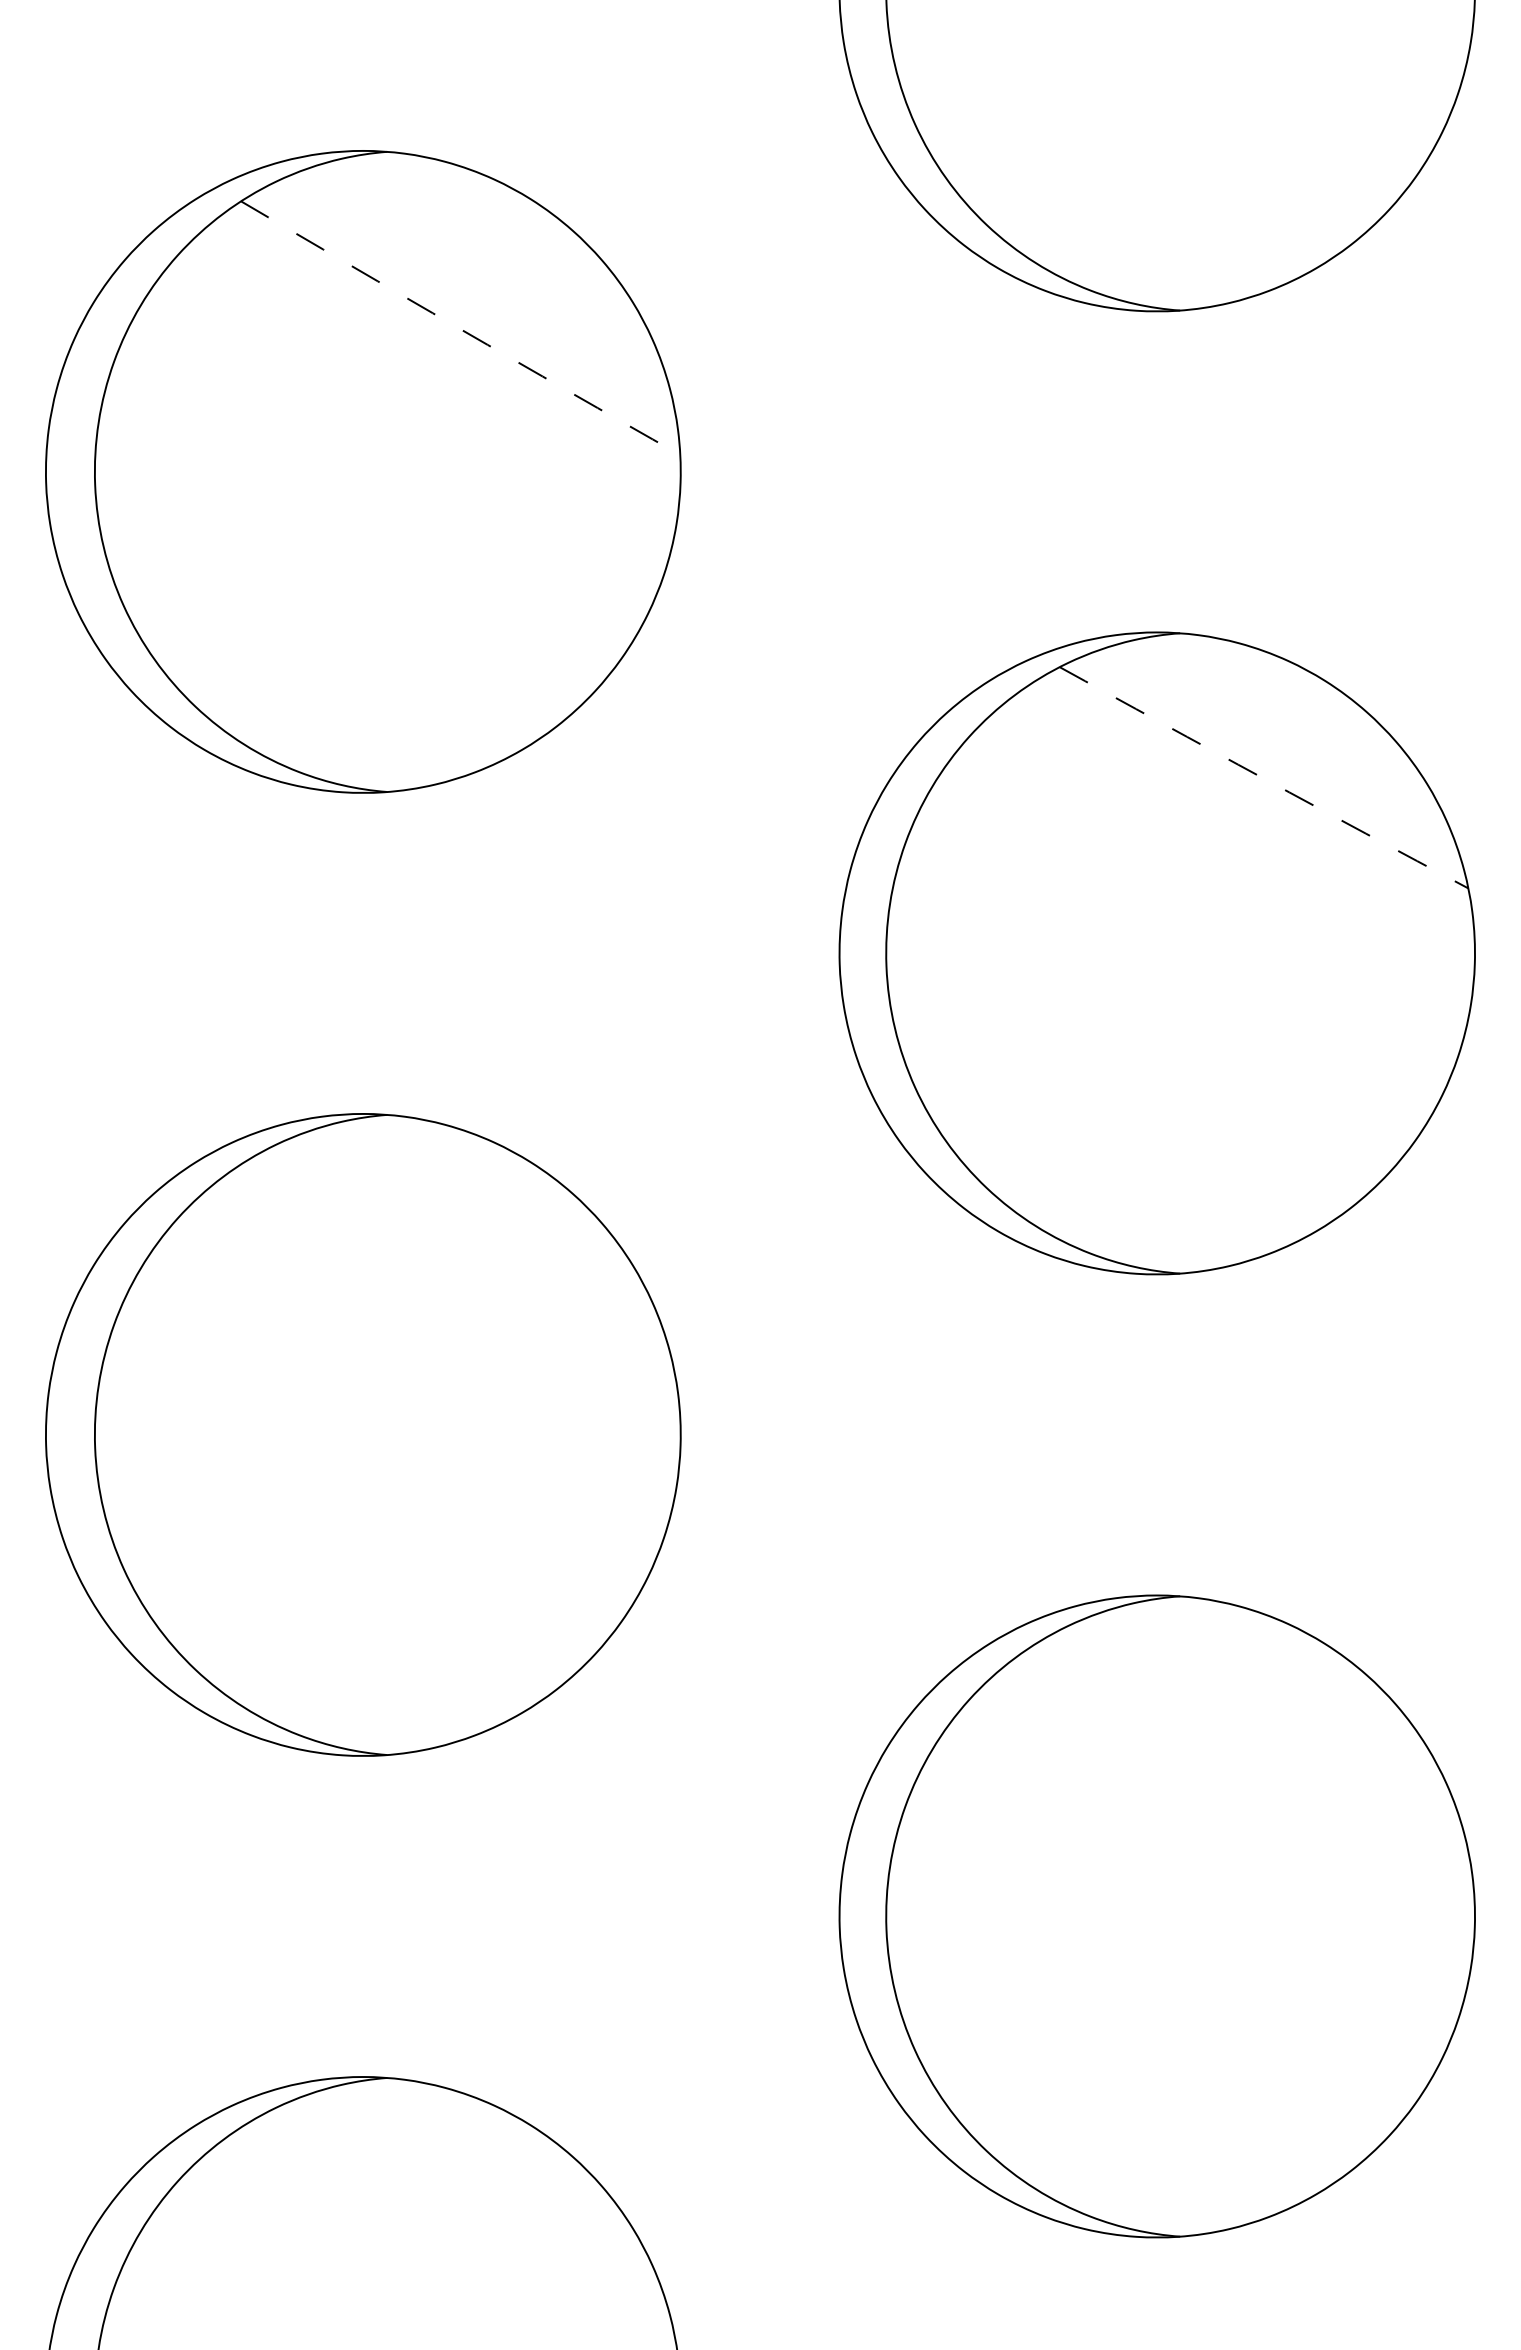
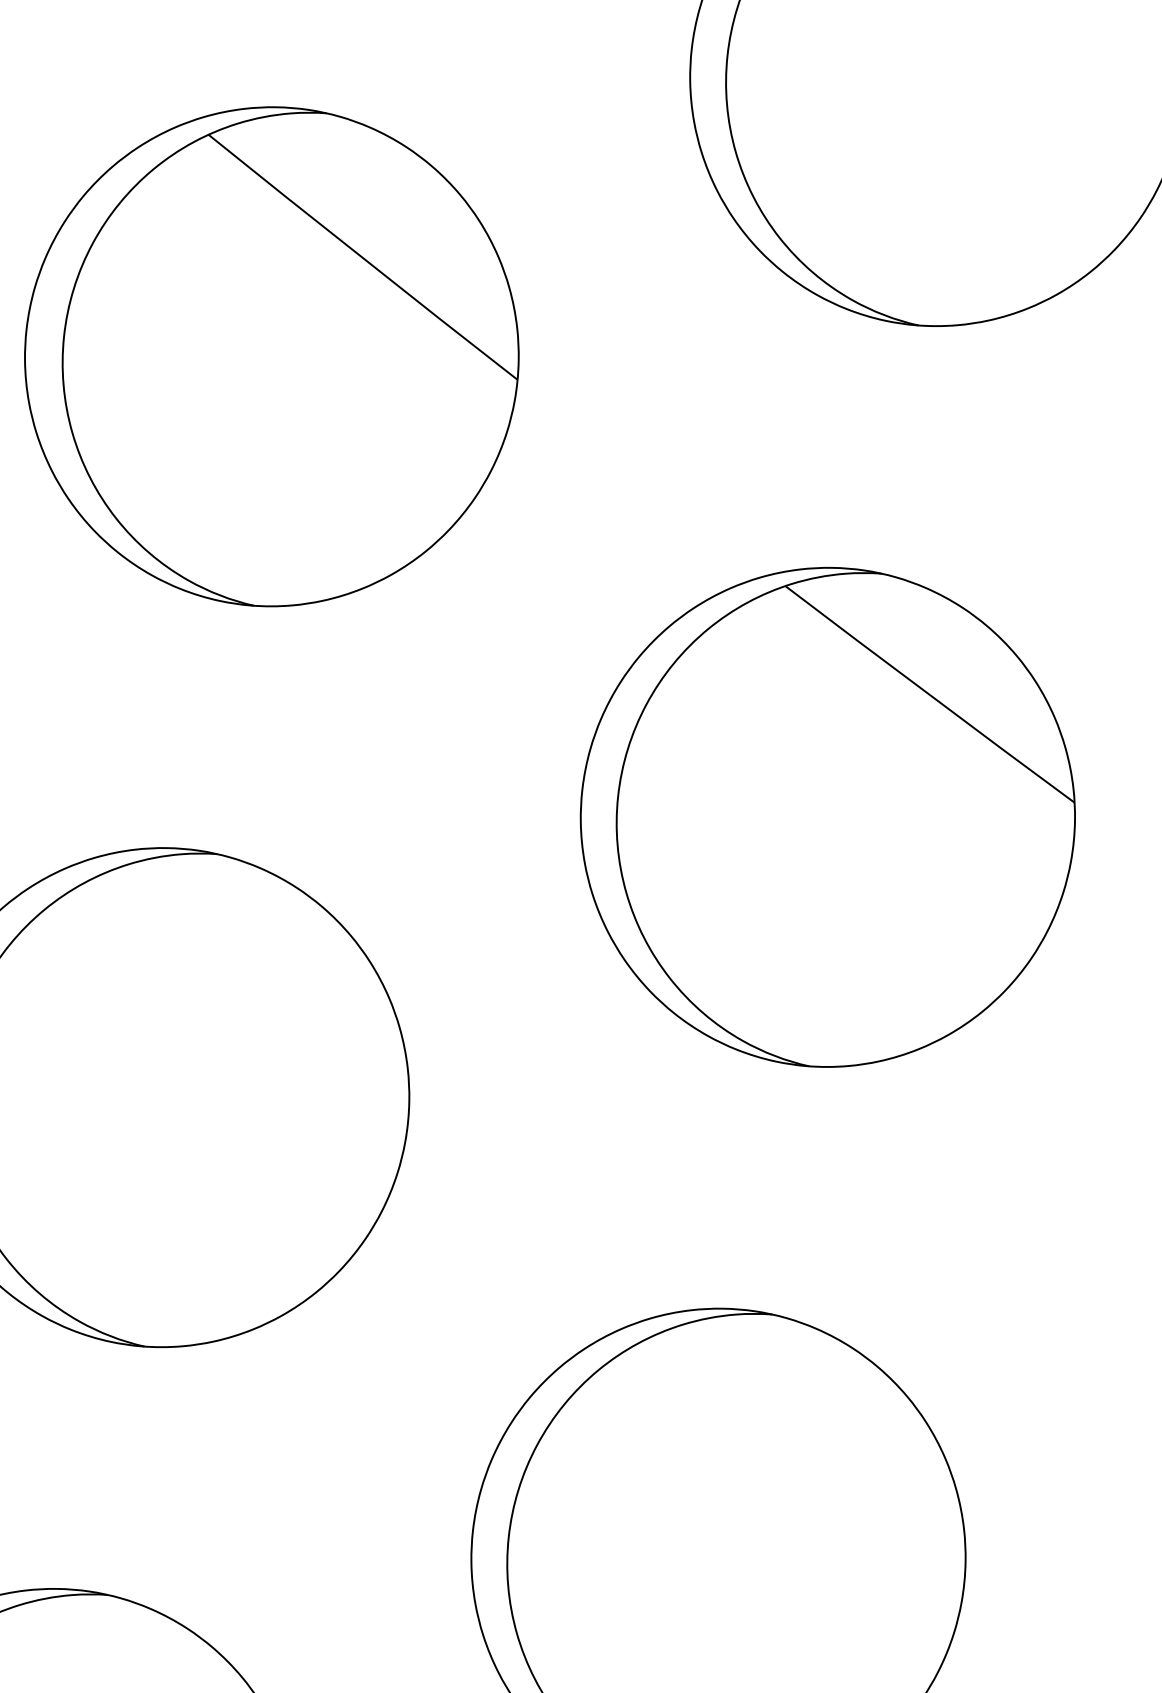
arc: (460, 329) -> (362, 258), dashed -> solid
arc: (1263, 778) -> (929, 694), dashed -> solid

